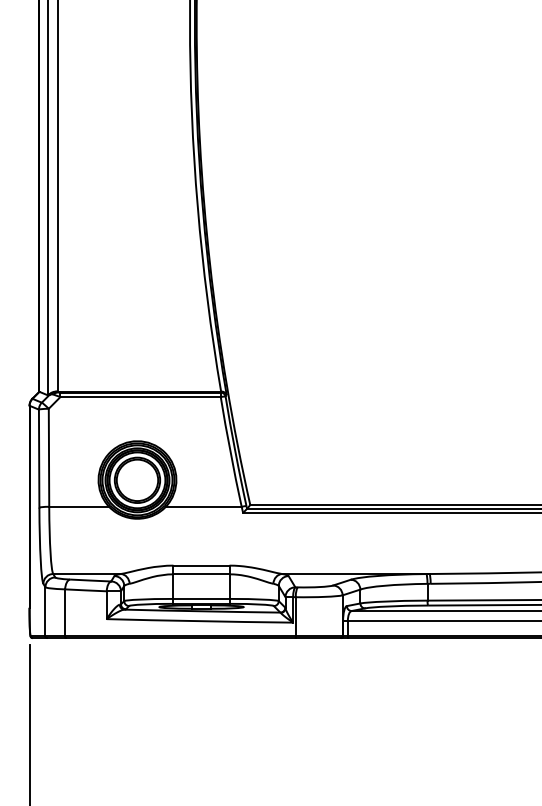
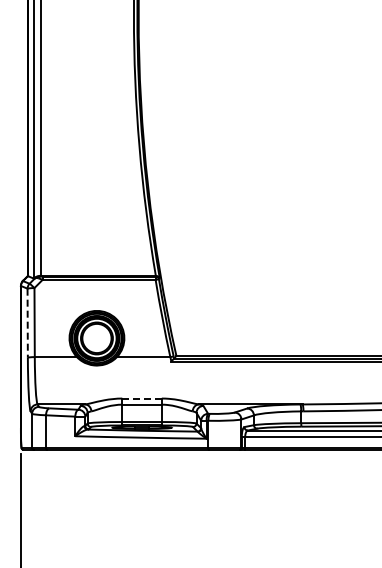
line: (38, 459) -> (27, 323), solid -> dashed
line: (202, 565) -> (142, 398), solid -> dashed

